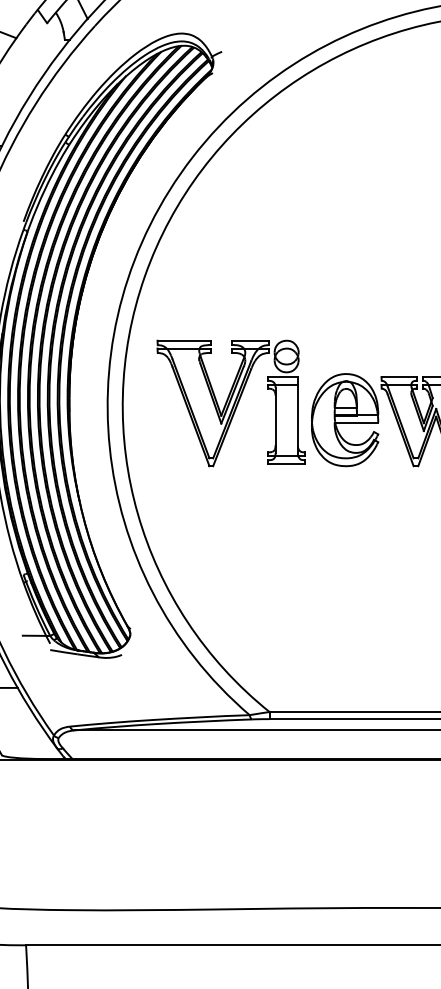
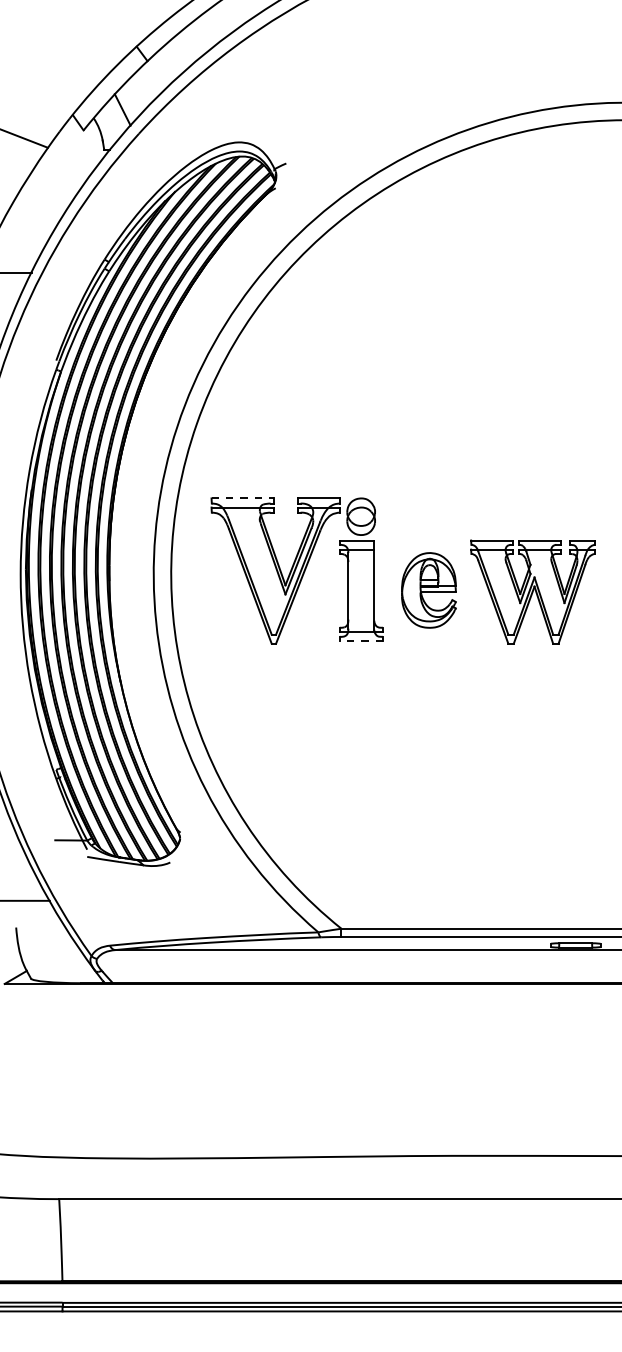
line: (185, 340) -> (243, 498), solid -> dashed
part: (344, 420) -> (428, 590), size x0.7
line: (286, 464) -> (361, 641), solid -> dashed

